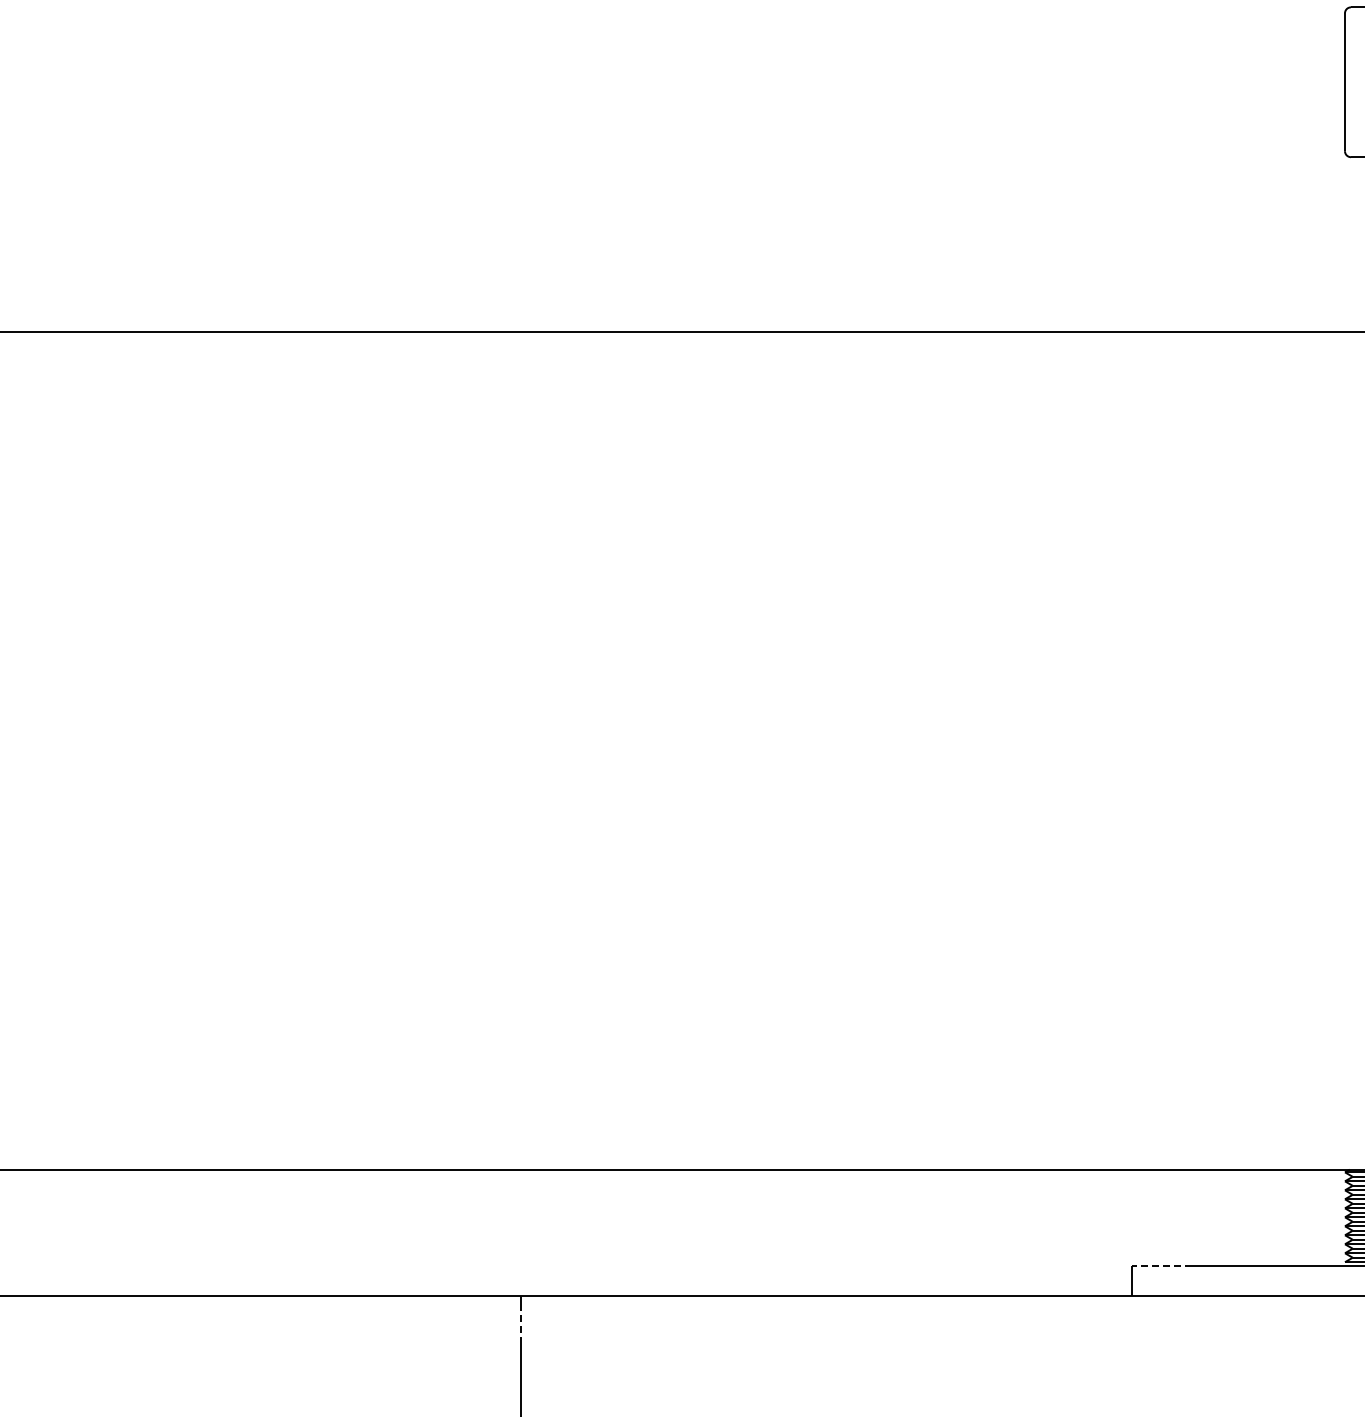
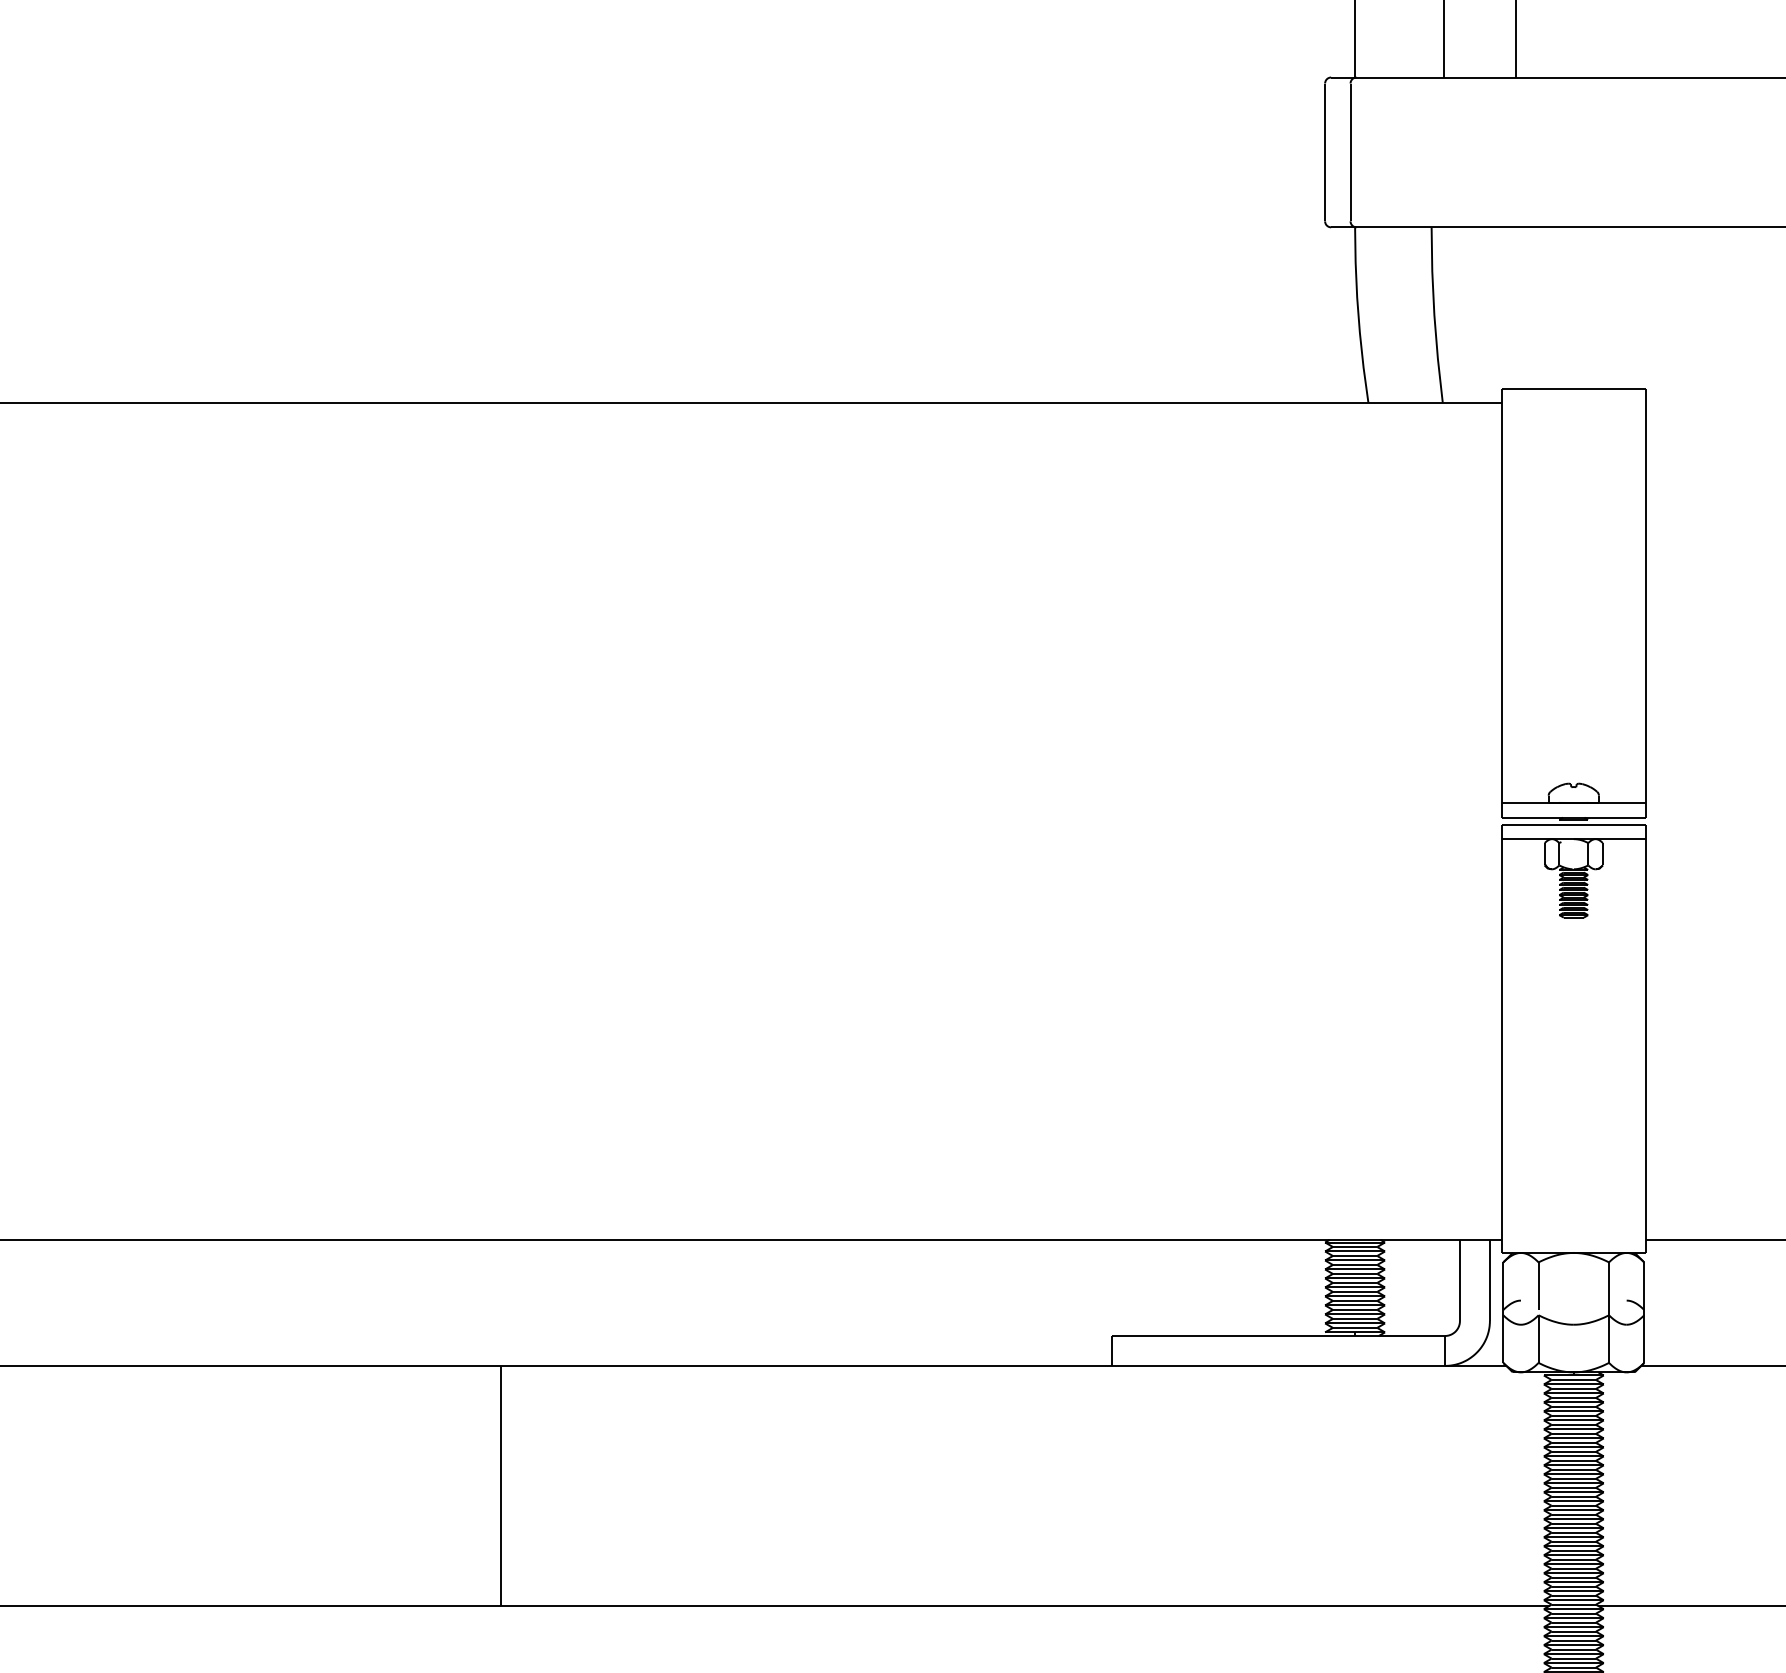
line: (1162, 1265) -> (1142, 1335), dashed -> solid
line: (521, 1326) -> (501, 1396), dashed -> solid

